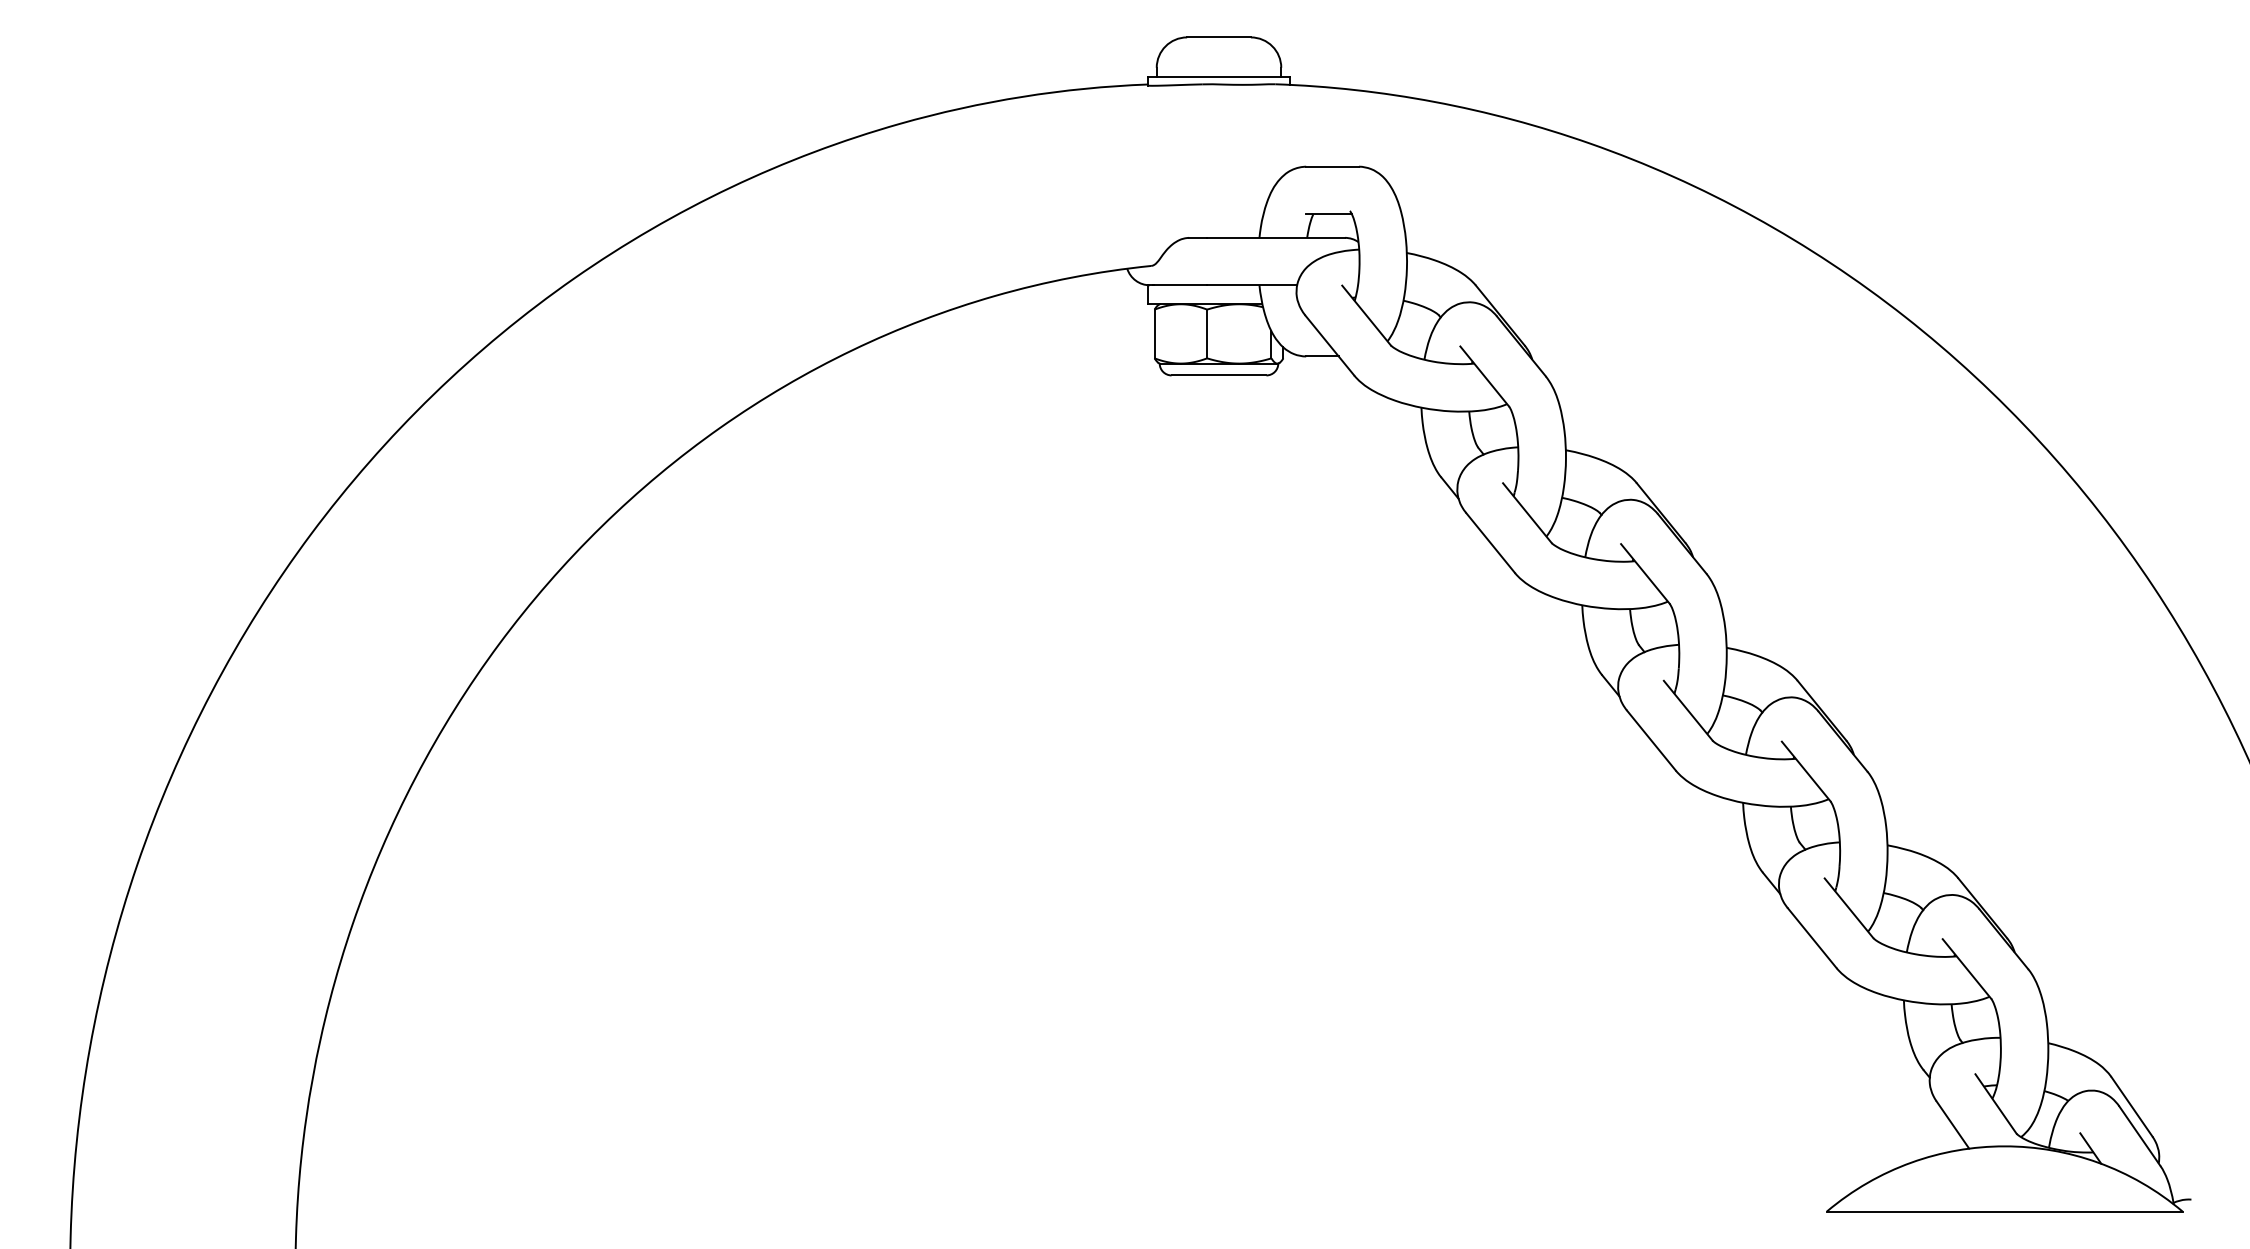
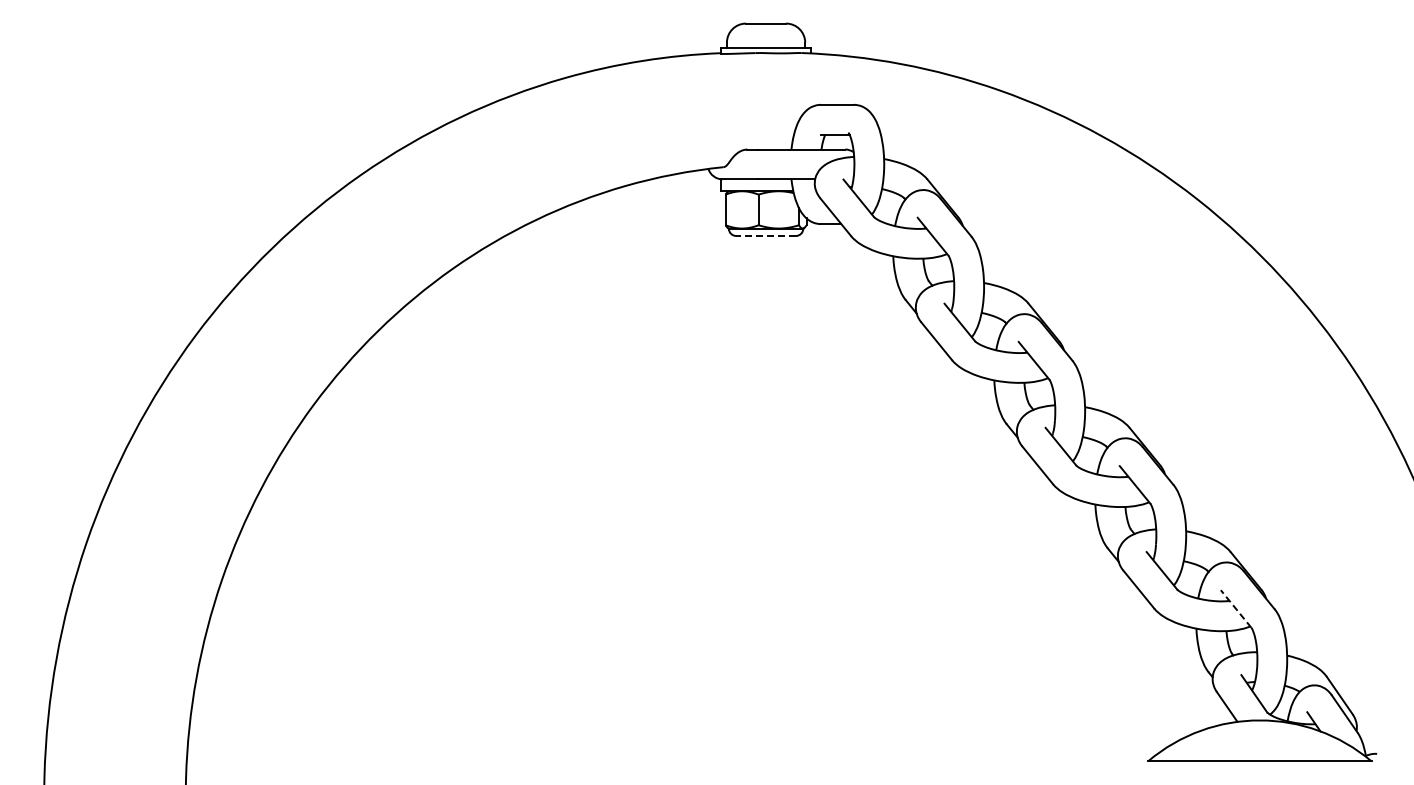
line: (1219, 376) -> (766, 236), solid -> dashed
line: (1966, 968) -> (1235, 608), solid -> dashed

